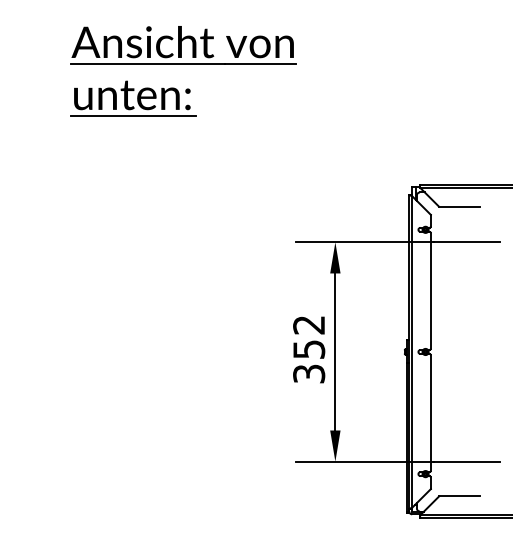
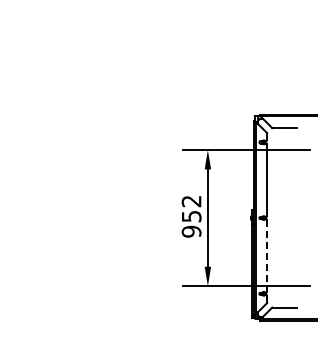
part: (183, 71) -> (113, 44), removed
text: (308, 373) -> (191, 231), 352 -> 952
line: (431, 412) -> (267, 255), solid -> dashed

